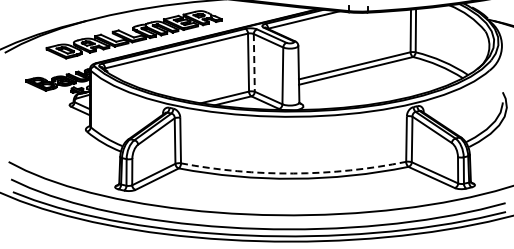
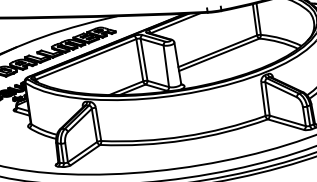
line: (254, 62) -> (144, 59), dashed -> solid
arc: (293, 173) -> (184, 136), dashed -> solid

